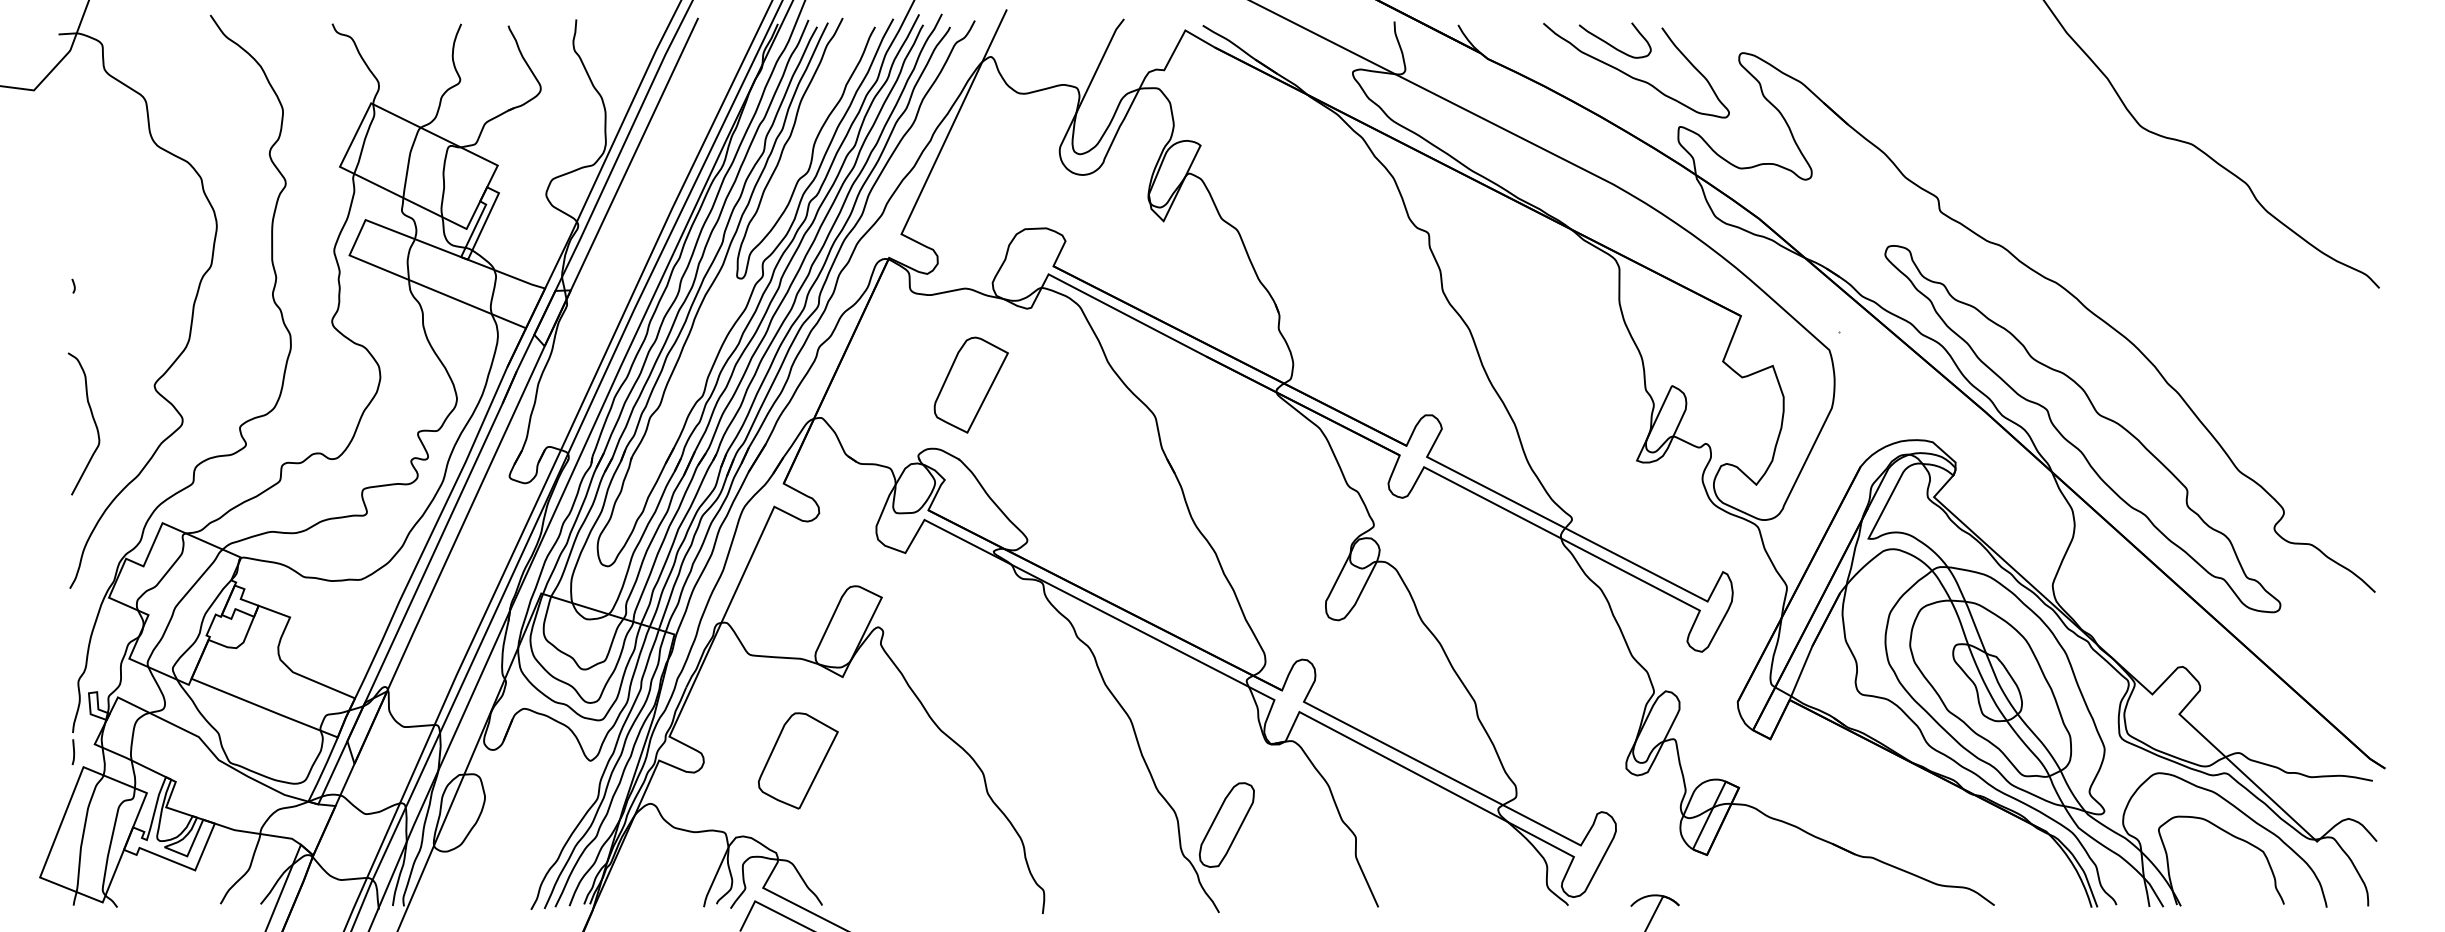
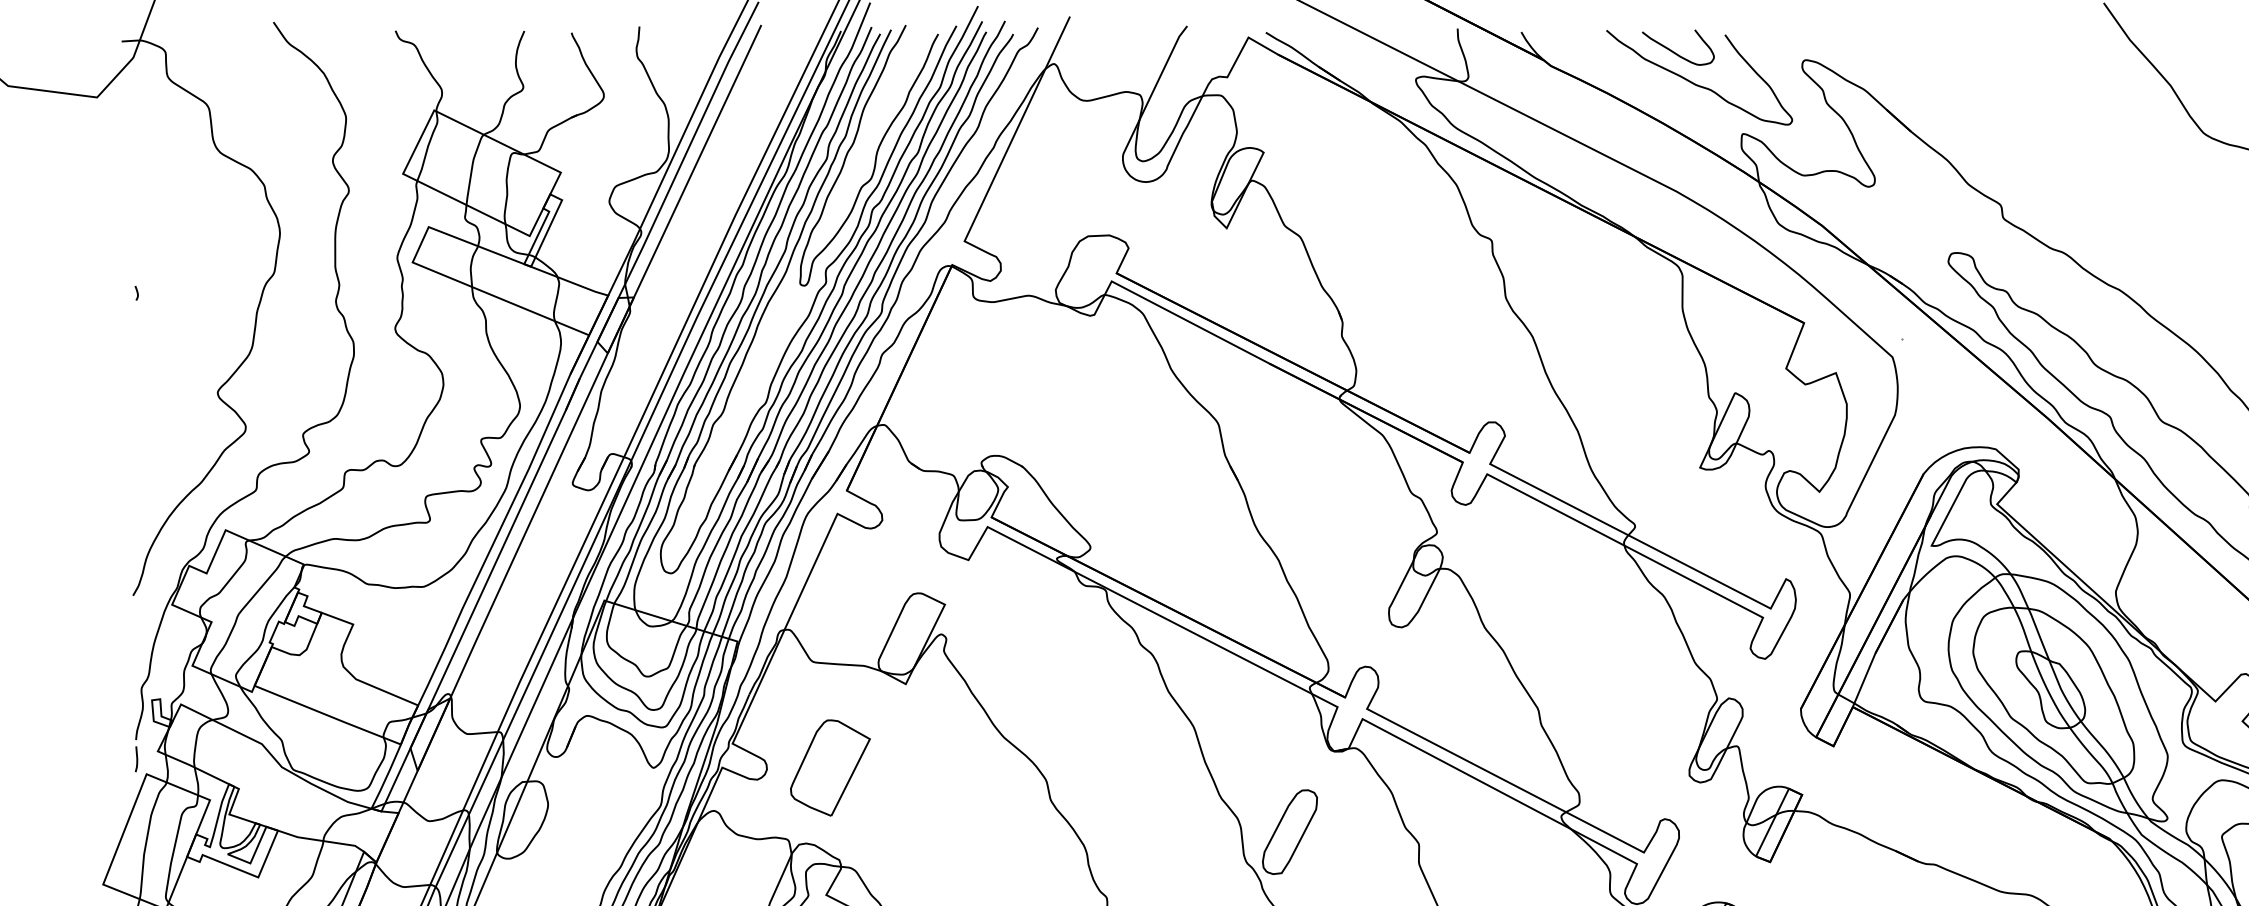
part: (970, 384) -> (1033, 391), removed
curve: (93, 421) -> (156, 428), removed
part: (797, 760) -> (829, 767), moved

